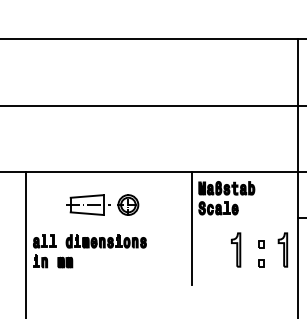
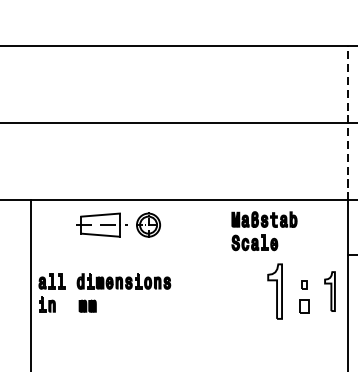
line: (298, 105) -> (348, 123), solid -> dashed
part: (102, 204) -> (118, 224), moved
line: (192, 227) -> (224, 265), removed
part: (236, 249) -> (275, 290), size x1.4
part: (65, 262) -> (88, 306), moved
part: (261, 263) -> (304, 307), size x1.6

